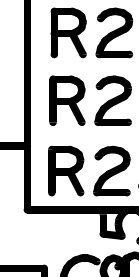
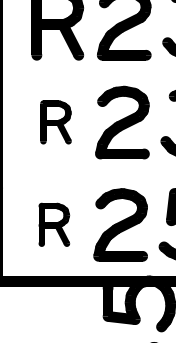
part: (67, 100) -> (56, 122), size x0.6
part: (66, 170) -> (54, 224), size x0.6

